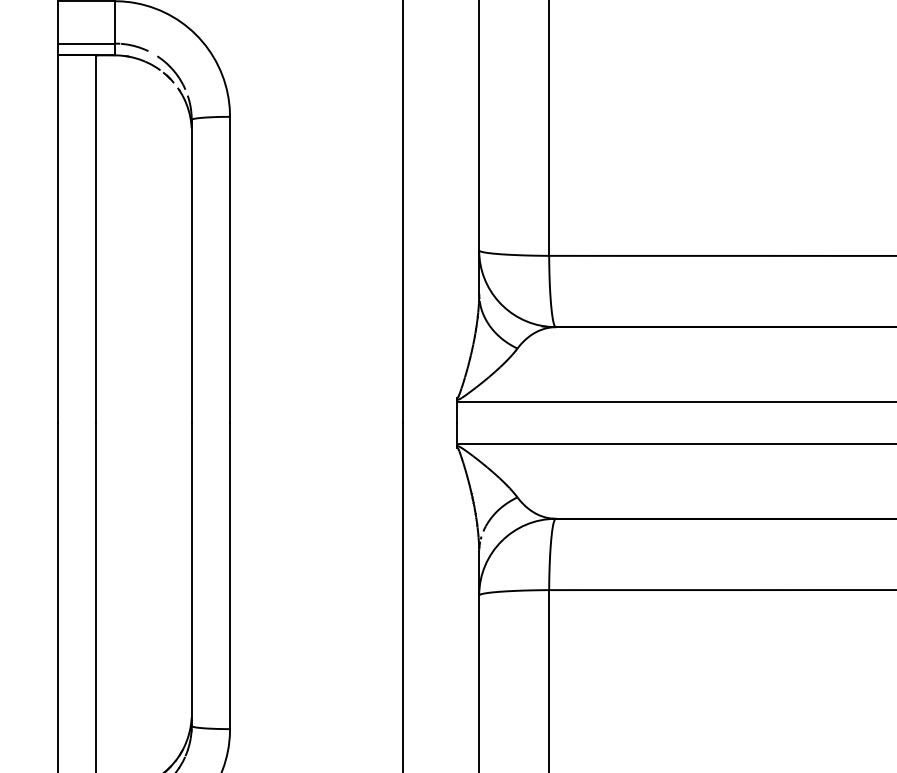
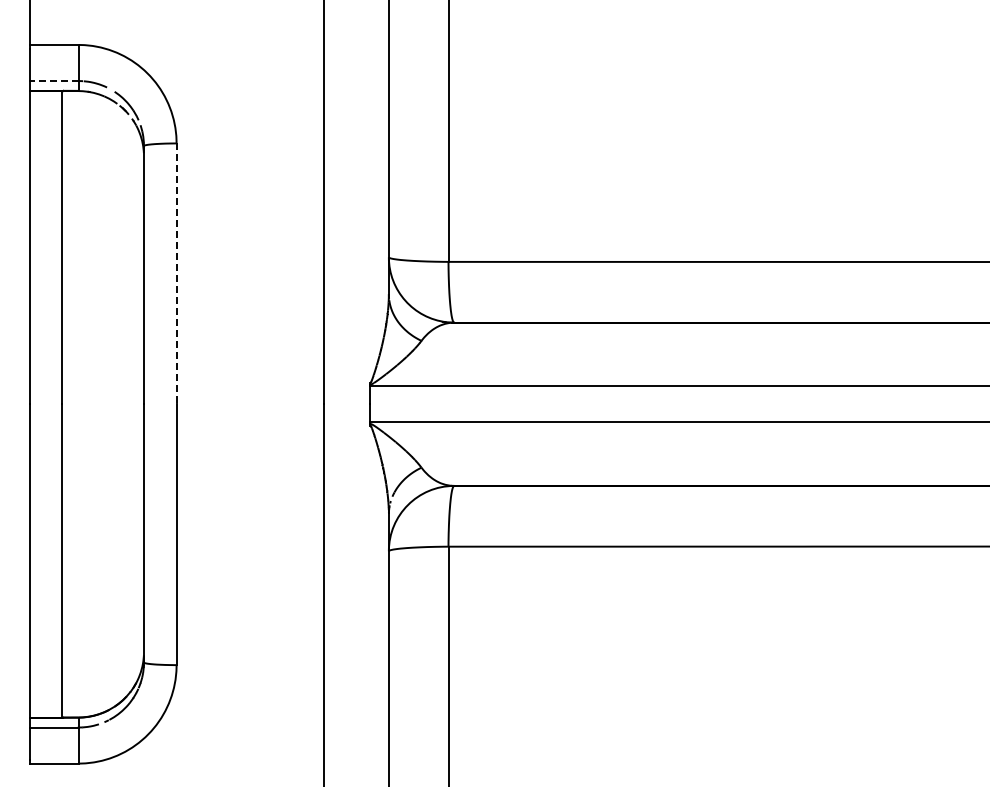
line: (85, 44) -> (53, 81), solid -> dashed
line: (229, 270) -> (176, 274), solid -> dashed

